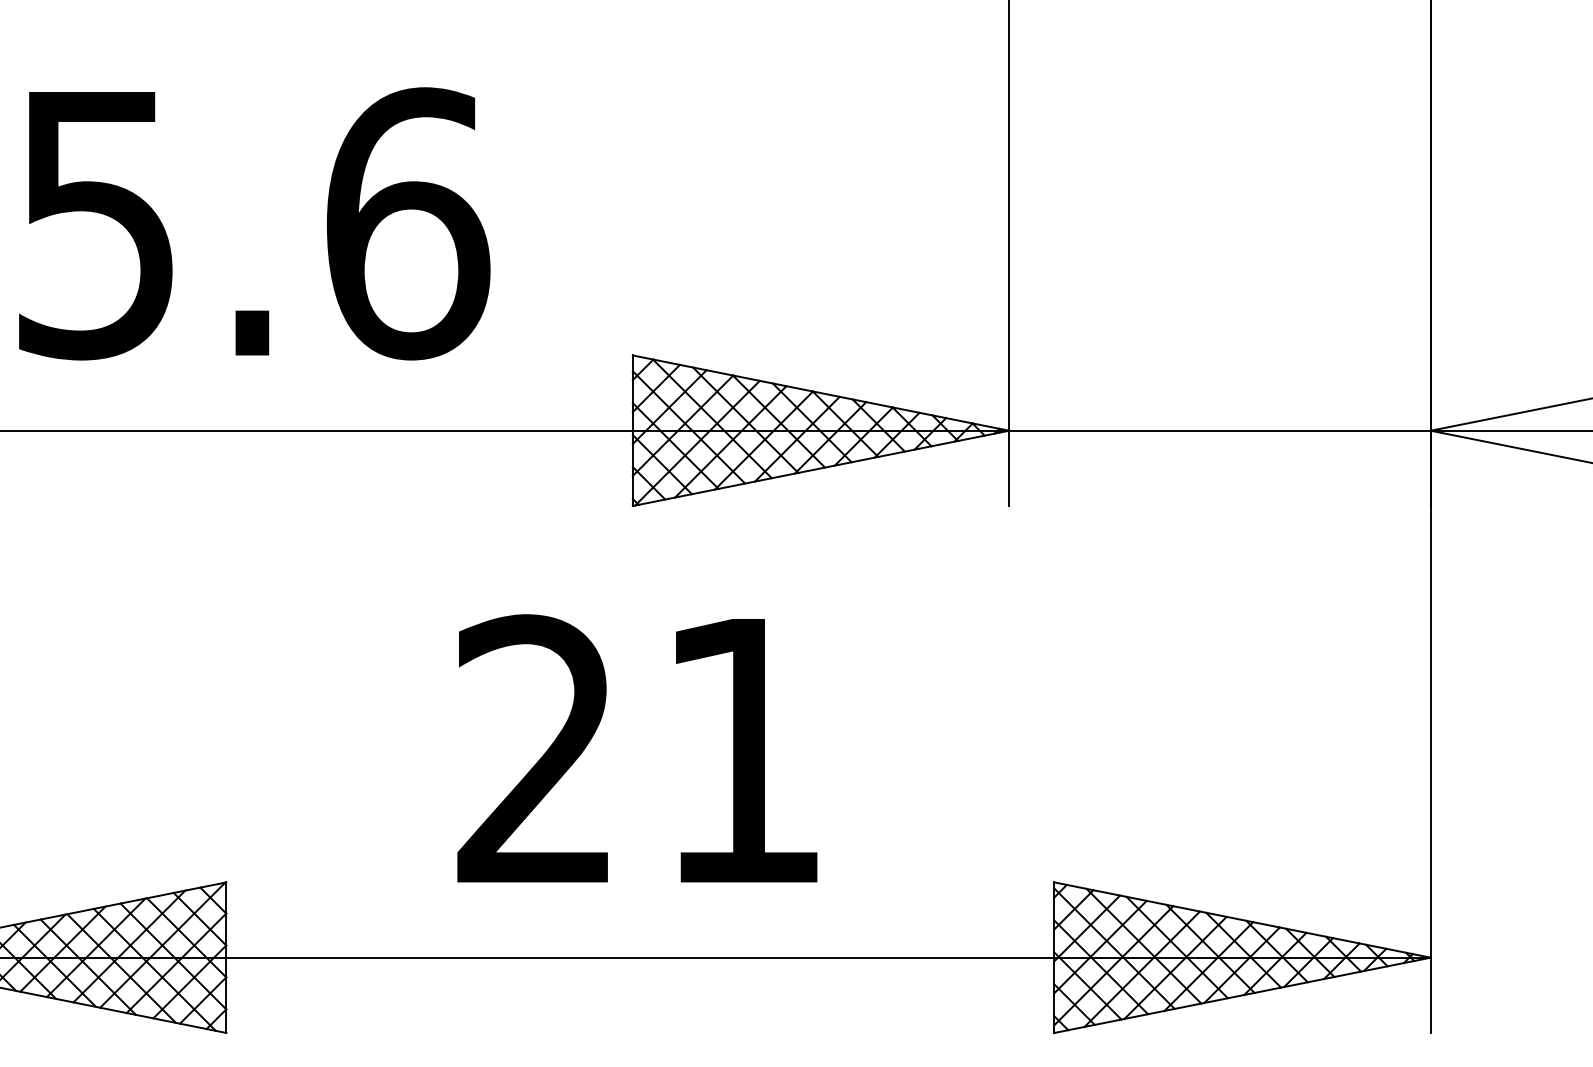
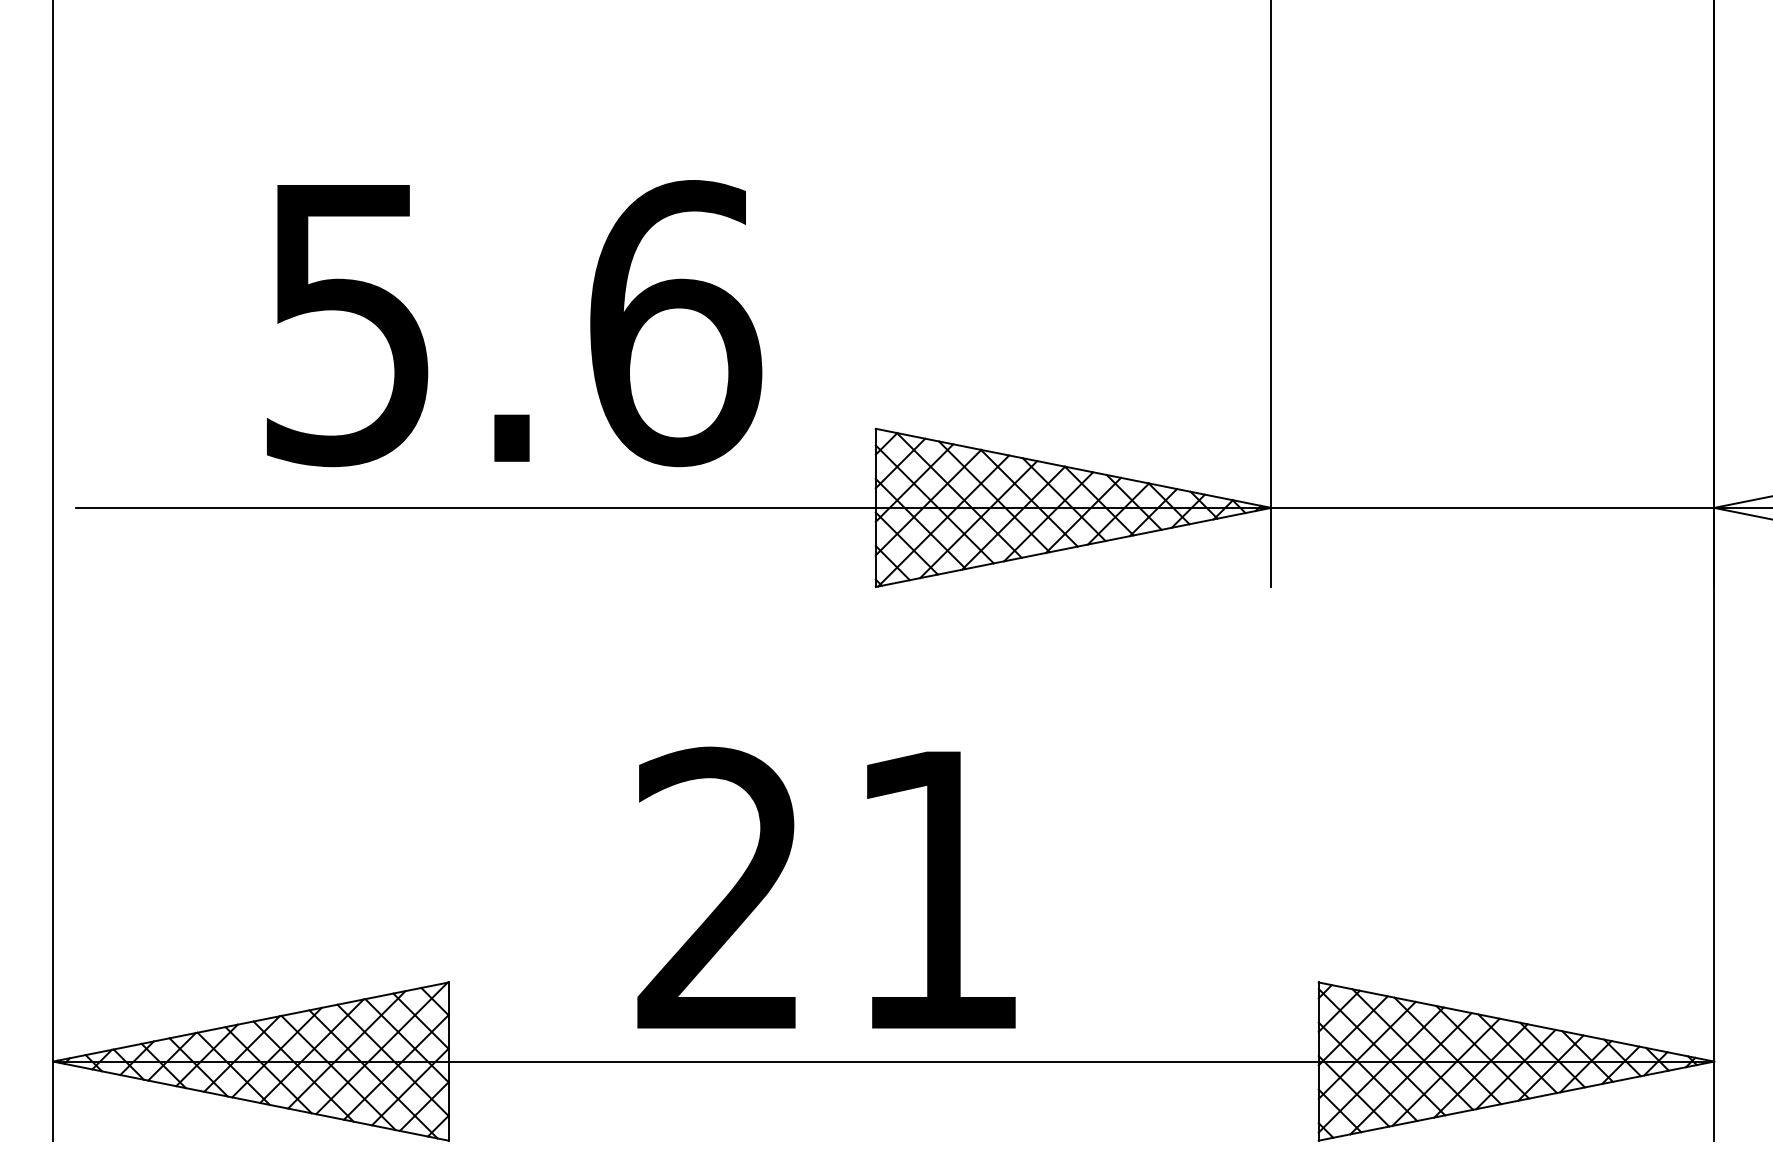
text: (254, 223) -> (514, 323), moved
text: (637, 748) -> (826, 887), moved

